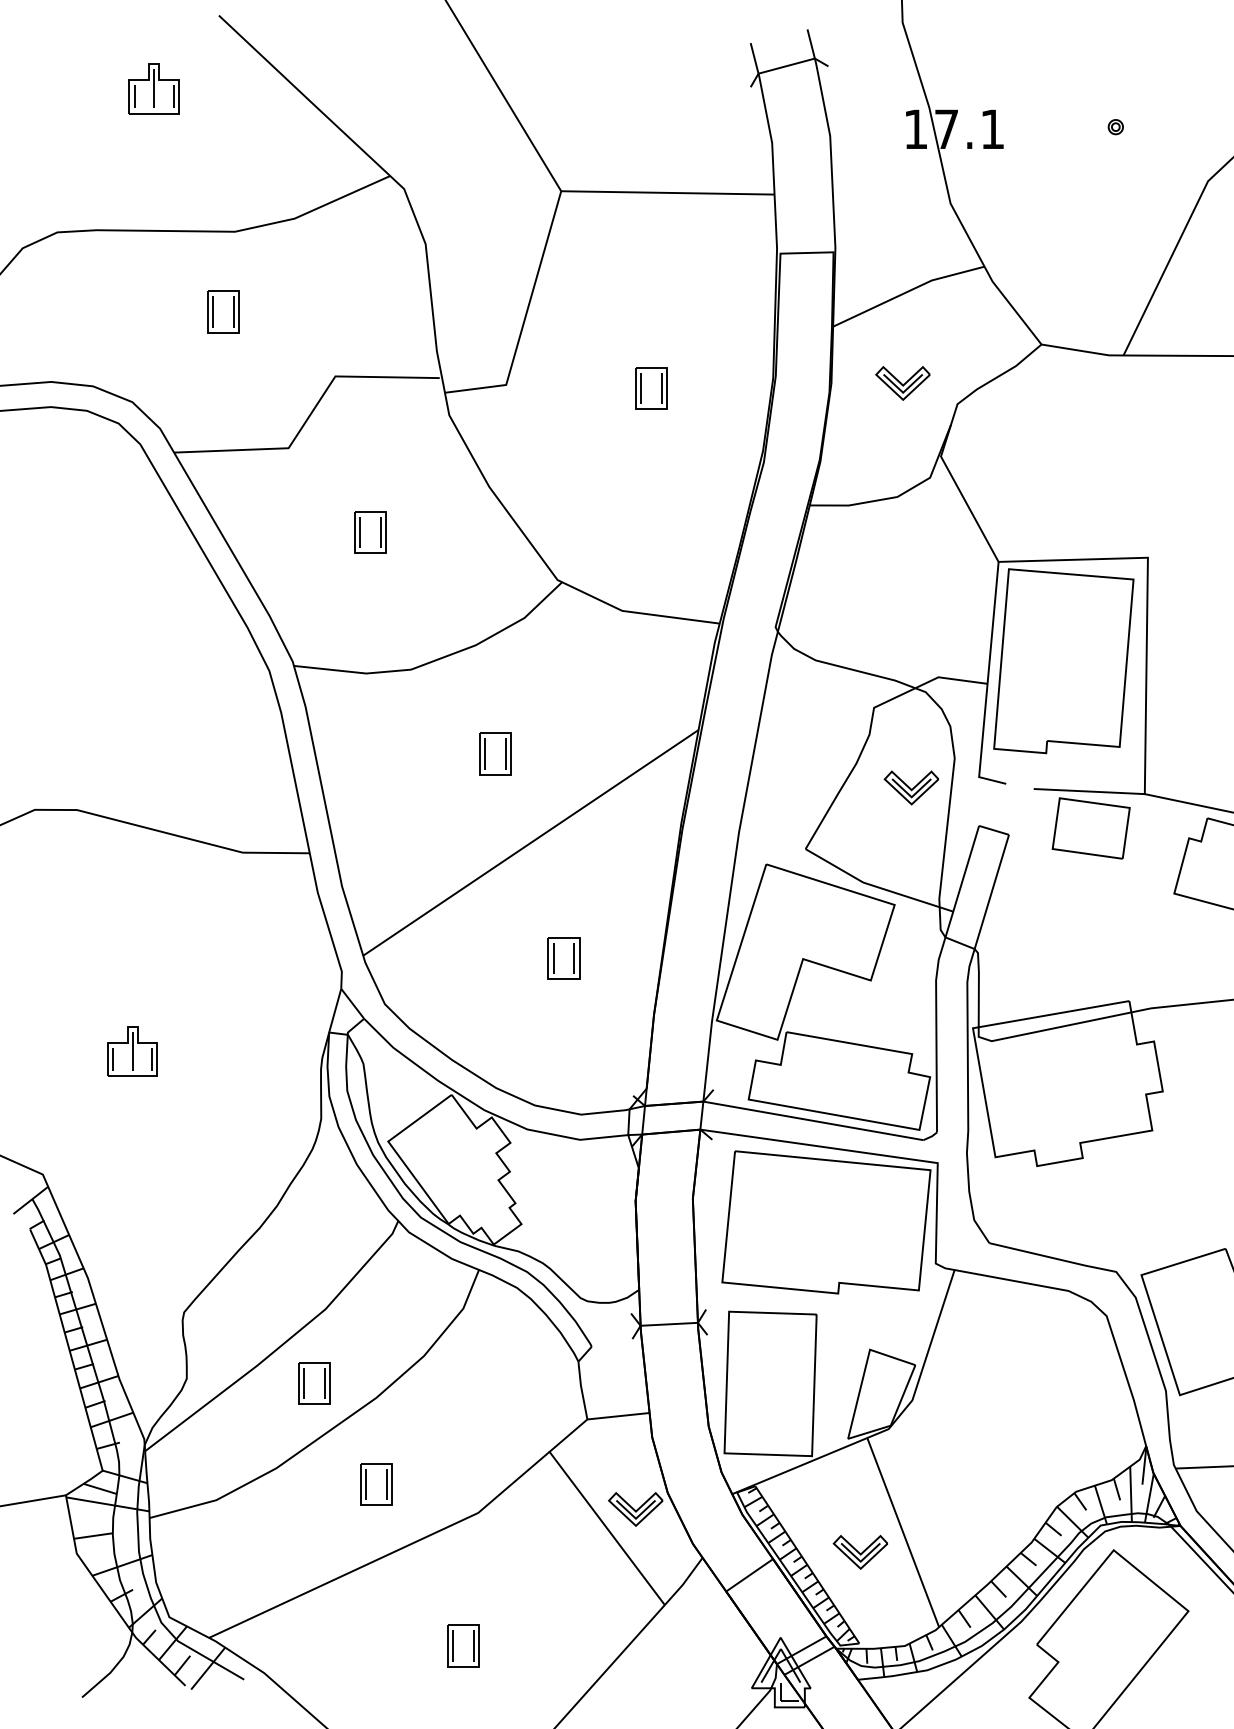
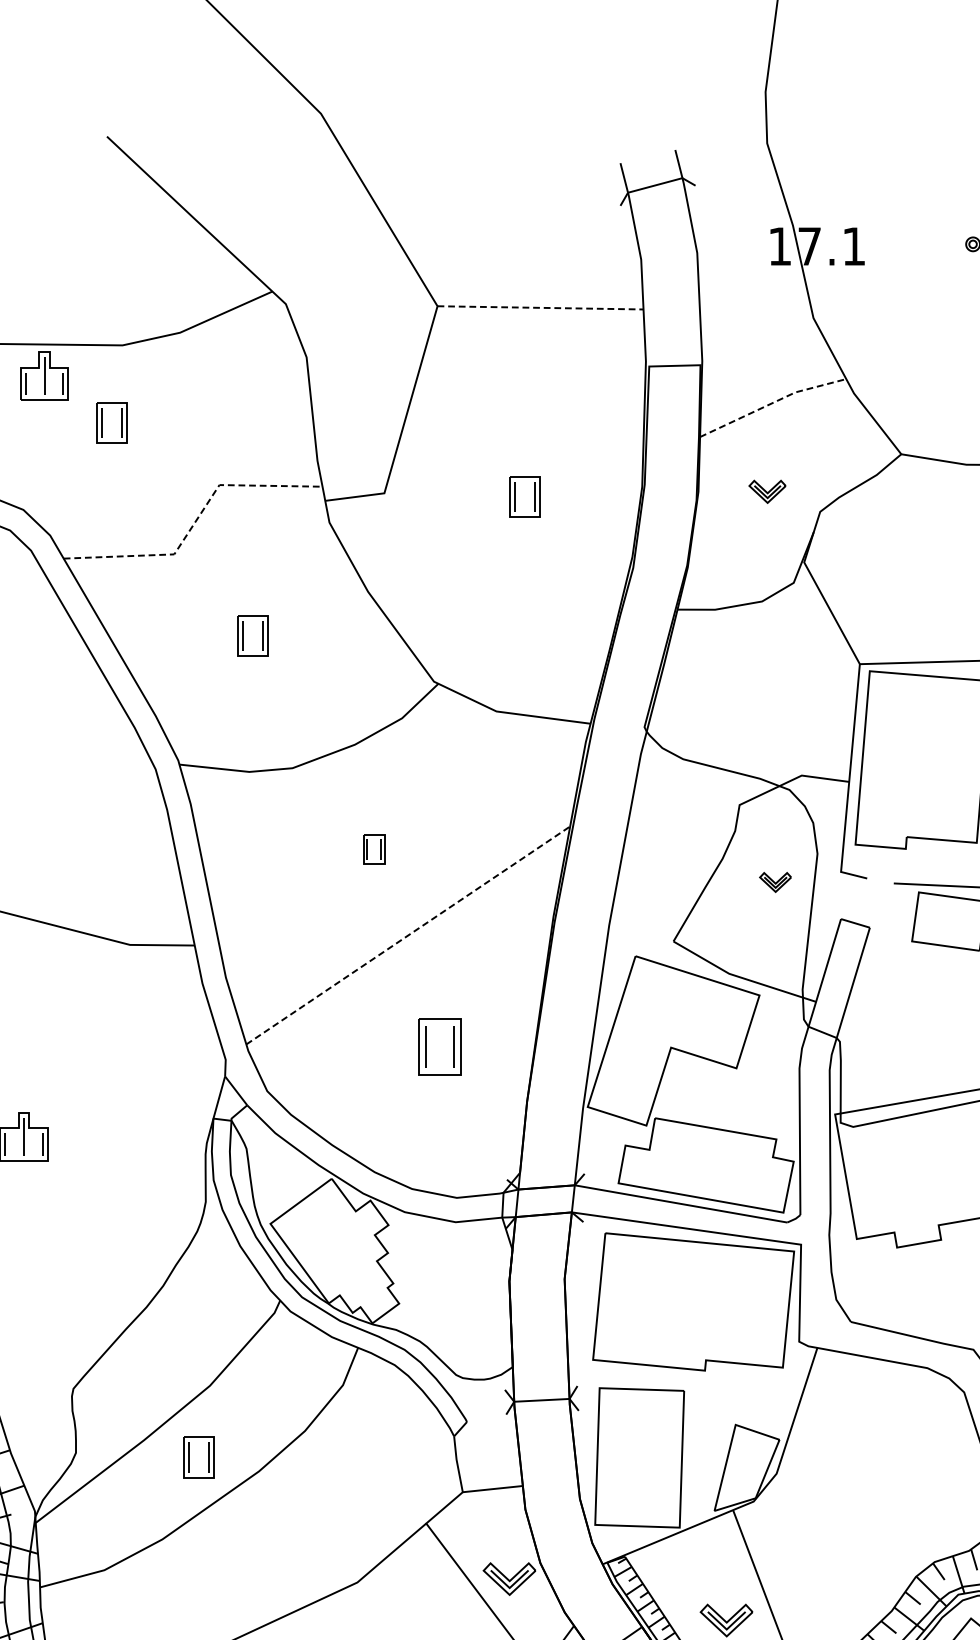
part: (153, 88) -> (43, 376), moved
line: (667, 192) -> (540, 307), solid -> dashed
line: (907, 291) -> (771, 403), solid -> dashed
part: (902, 383) -> (767, 491), size x0.7
line: (309, 416) -> (194, 523), solid -> dashed
part: (495, 753) -> (374, 849), size x0.7
part: (910, 787) -> (774, 882), size x0.6
line: (531, 842) -> (408, 935), solid -> dashed
part: (563, 958) -> (439, 1047), size x1.4
part: (376, 1484) -> (259, 1555), removed

